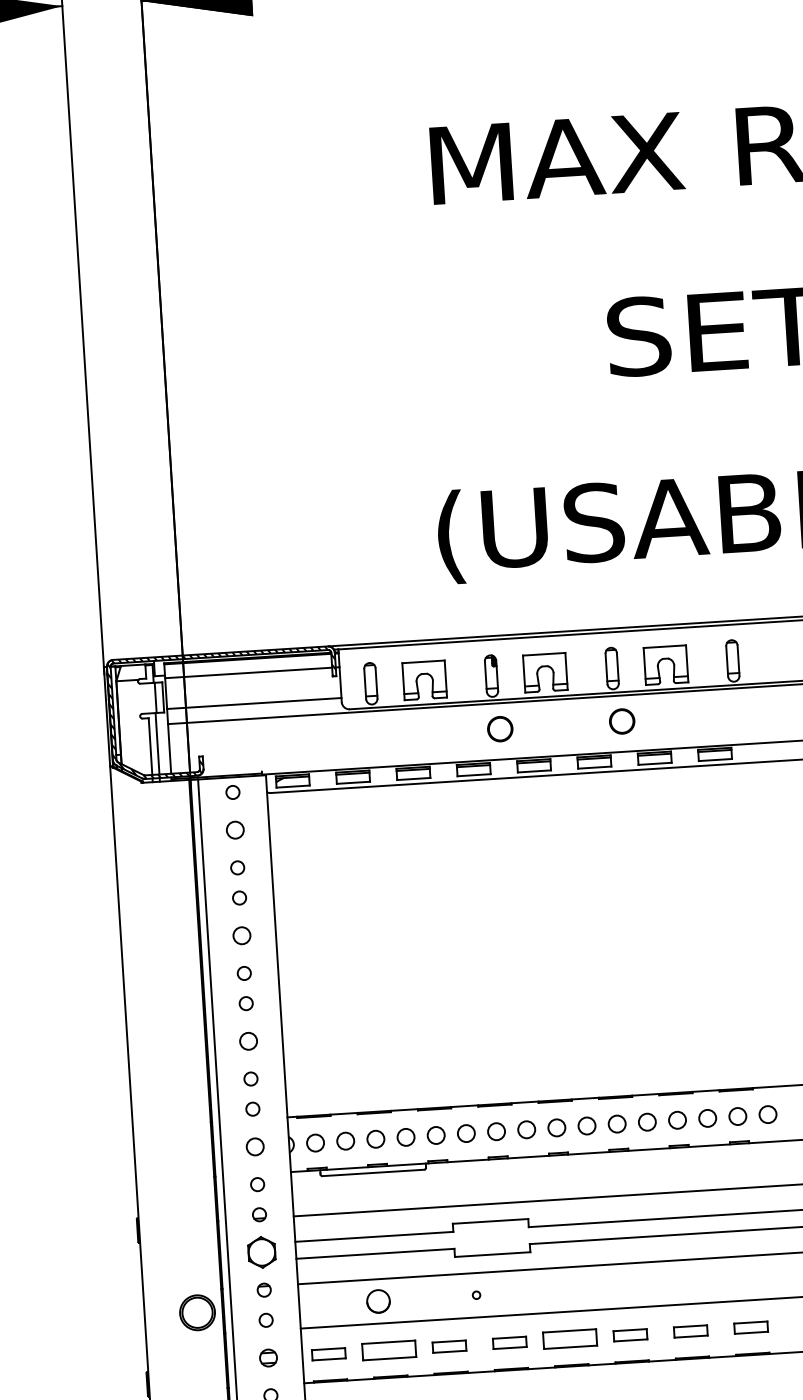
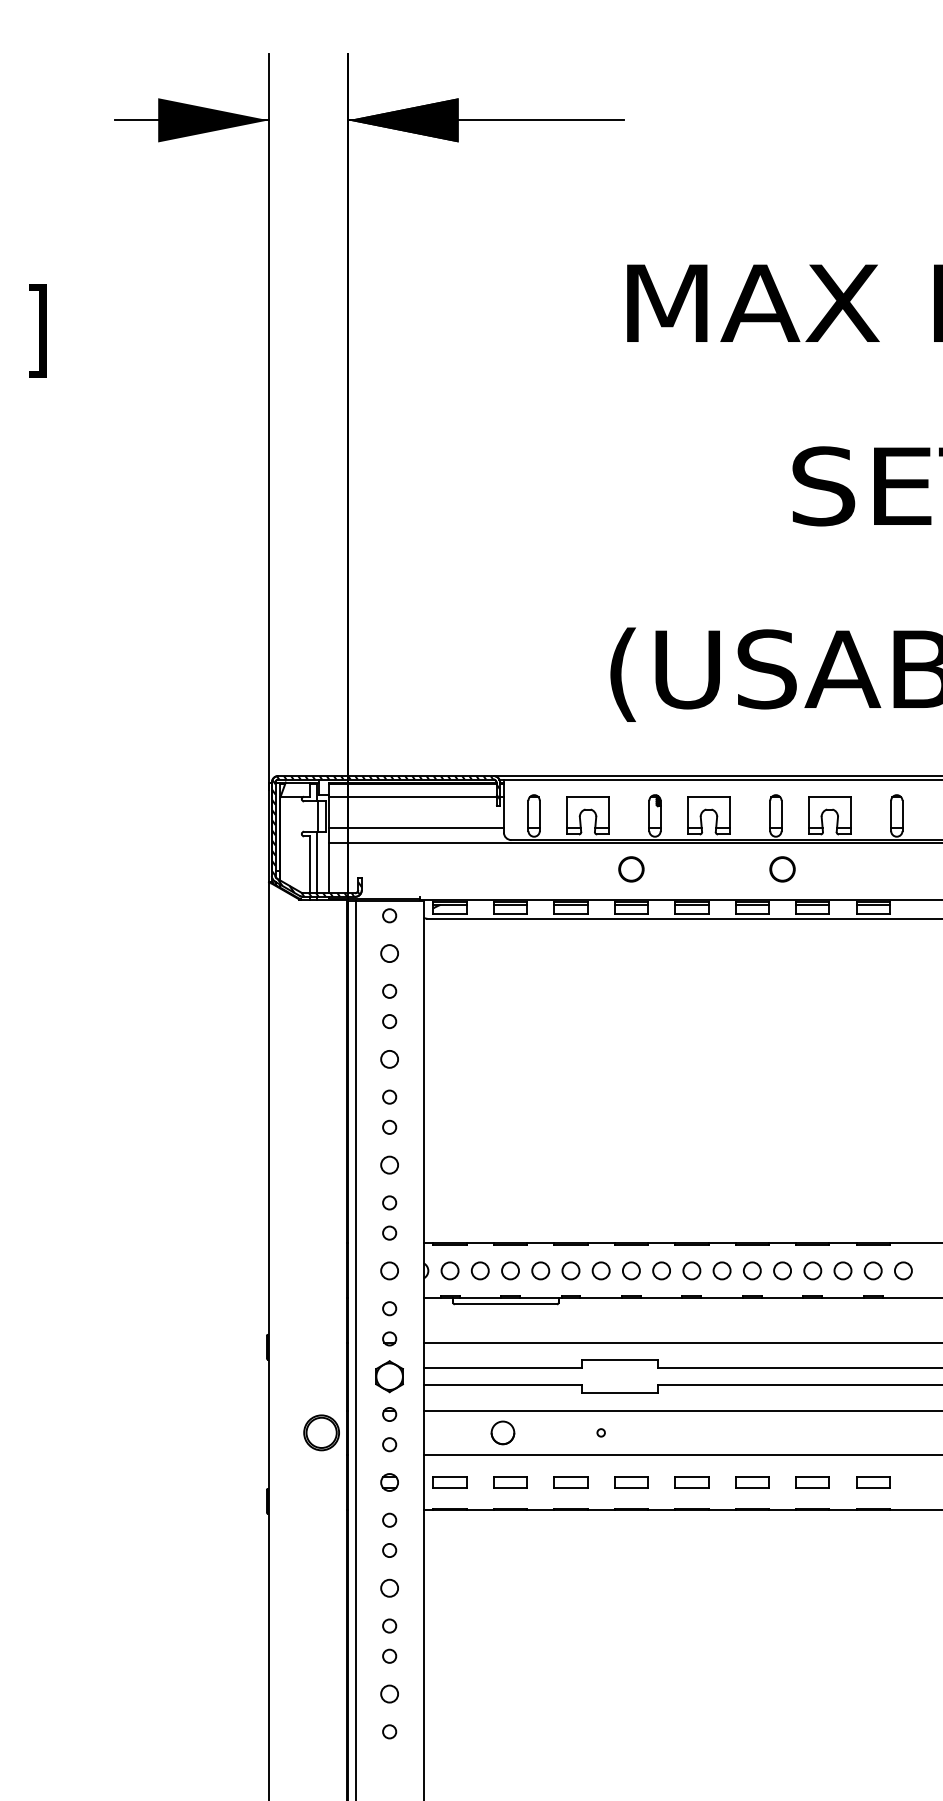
circle: (500, 729) -> (631, 869), moved
part: (569, 1339) -> (691, 1482), size x0.62
part: (389, 1350) -> (510, 1482), size x0.62

